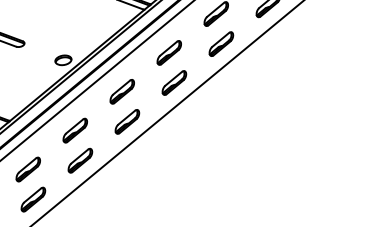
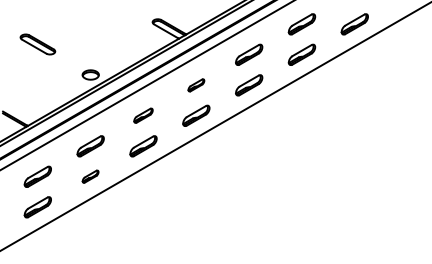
part: (169, 53) -> (196, 85), size x0.6
part: (122, 91) -> (143, 115), size x0.7
part: (80, 160) -> (90, 176), size x0.6

